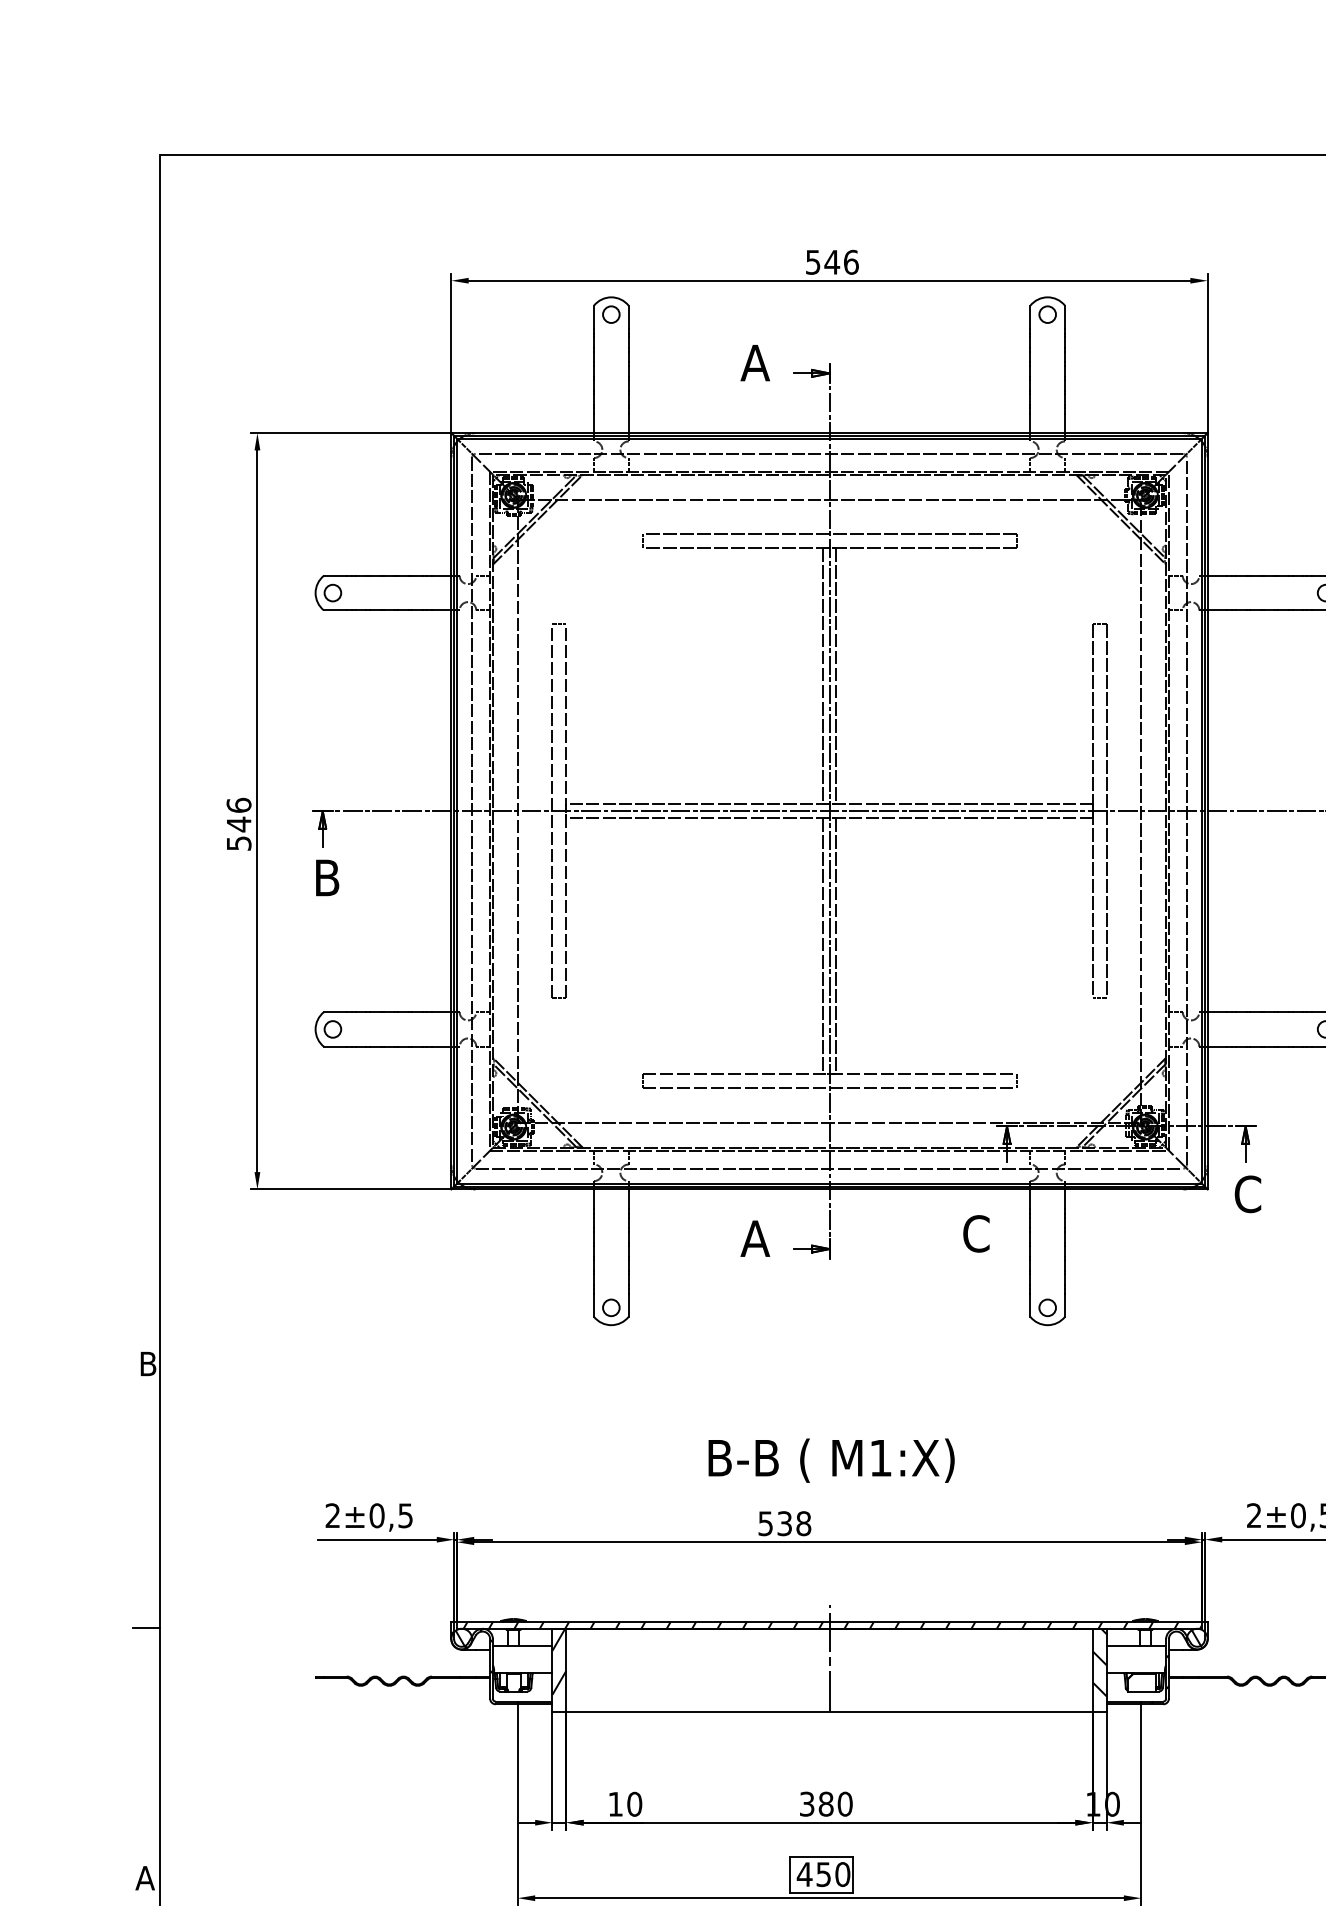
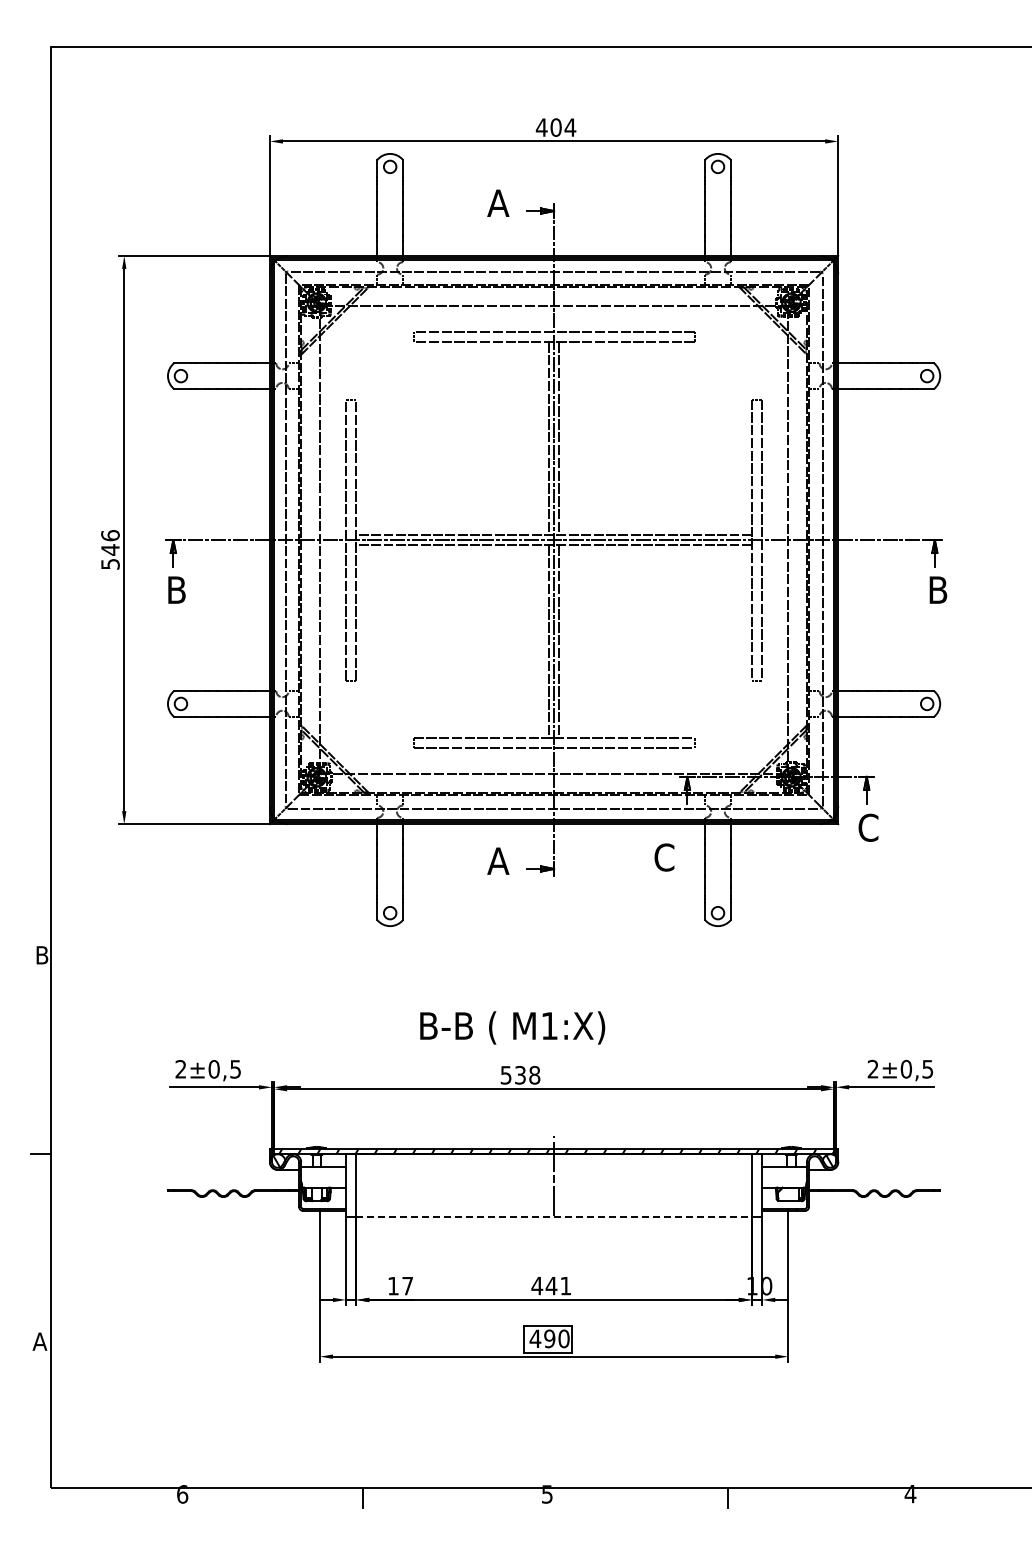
text: (831, 262) -> (555, 127), 546 -> 404
text: (831, 1460) -> (512, 1027), moved
hatch: (558, 1661) -> (350, 1178), removed
hatch: (1098, 1662) -> (756, 1179), removed
line: (830, 1711) -> (554, 1216), solid -> dashed
text: (634, 1803) -> (407, 1285), 10 -> 17
text: (826, 1803) -> (551, 1285), 380 -> 441
text: (823, 1874) -> (549, 1338), 450 -> 490

